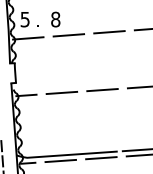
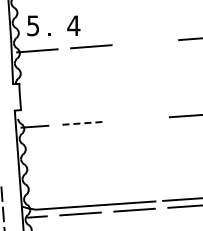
text: (55, 19) -> (73, 25), 8 -> 4
line: (109, 32) -> (145, 42), removed
line: (102, 90) -> (135, 119), removed
line: (61, 93) -> (81, 123), solid -> dashed

